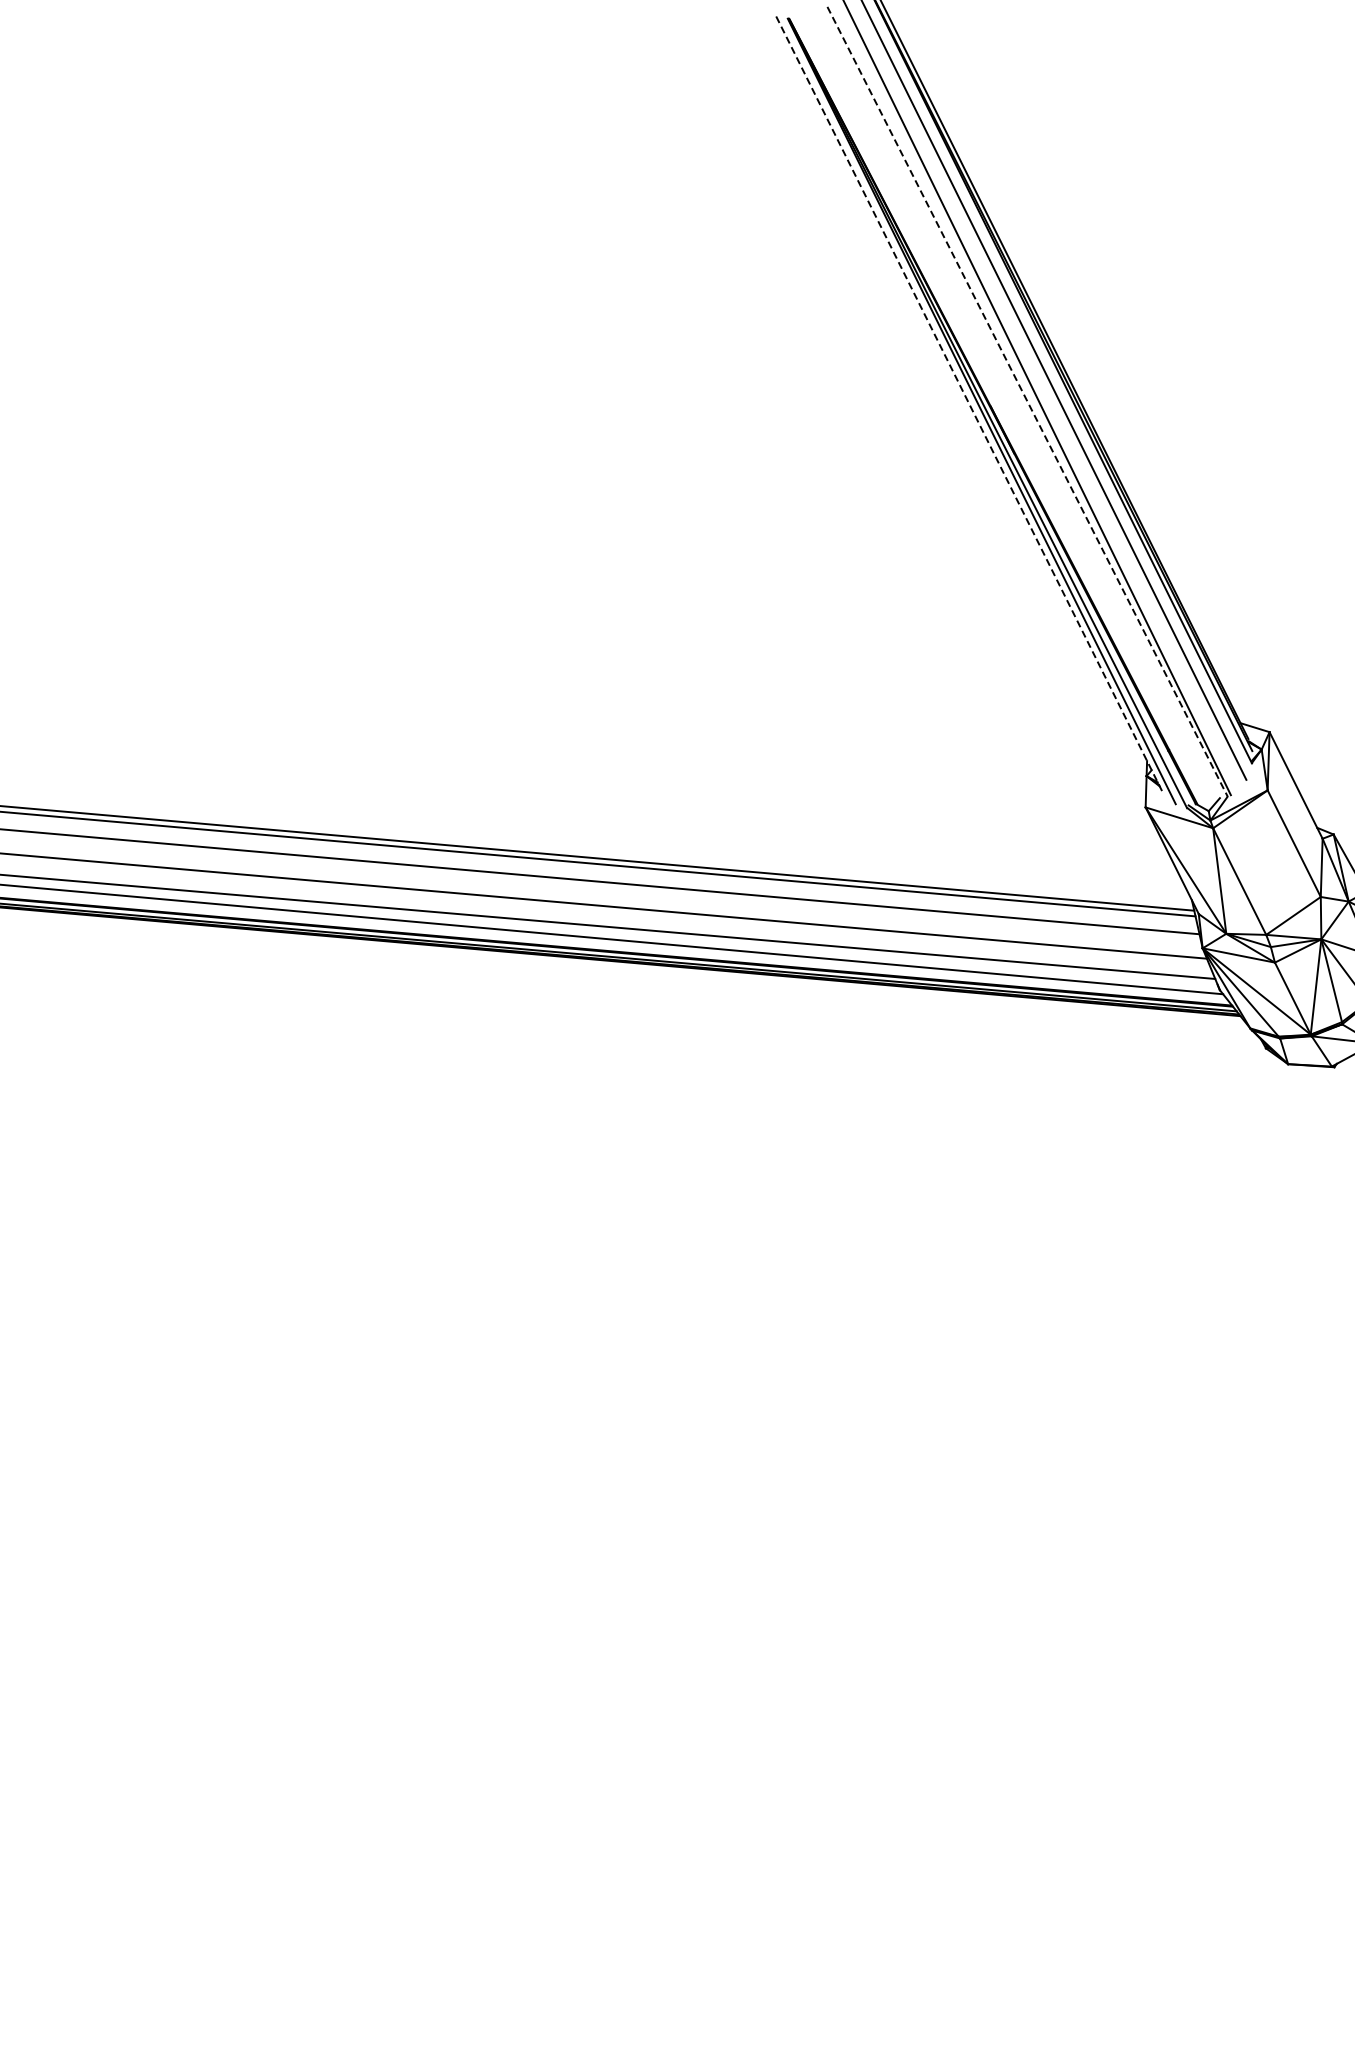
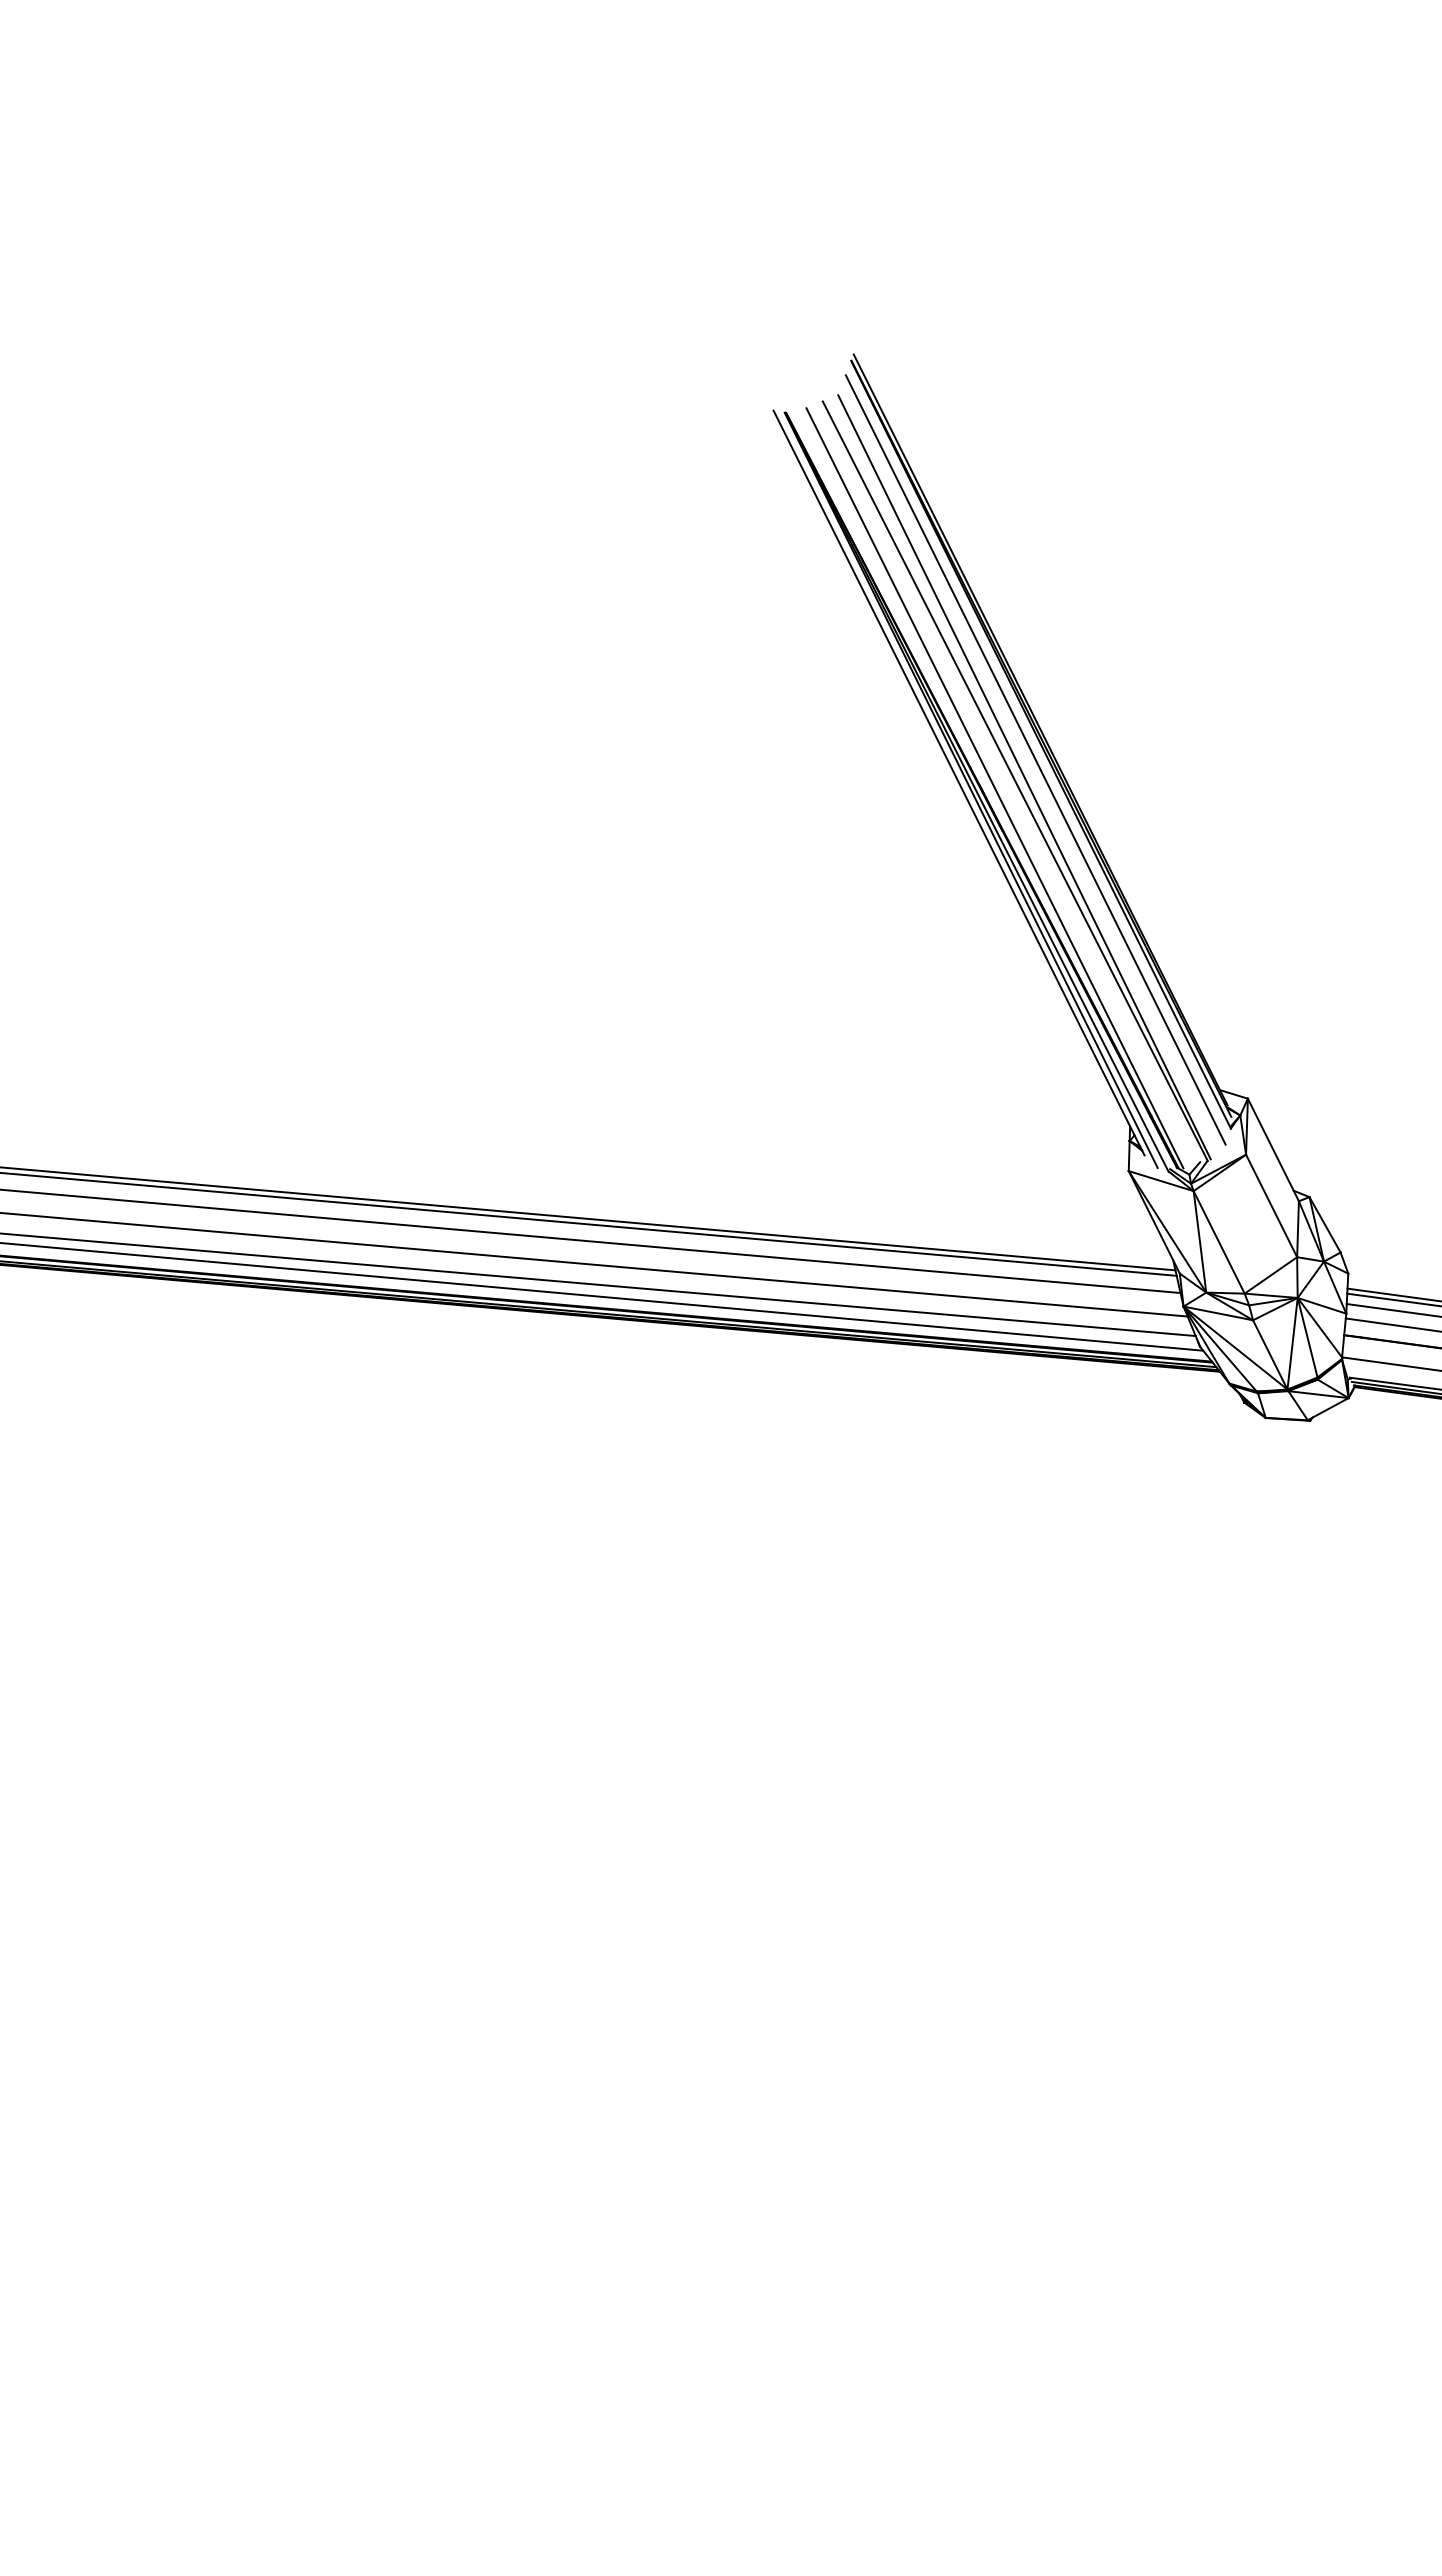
line: (1027, 402) -> (1015, 781), dashed -> solid
line: (969, 404) -> (959, 783), dashed -> solid
line: (1006, 409) -> (994, 788), added

